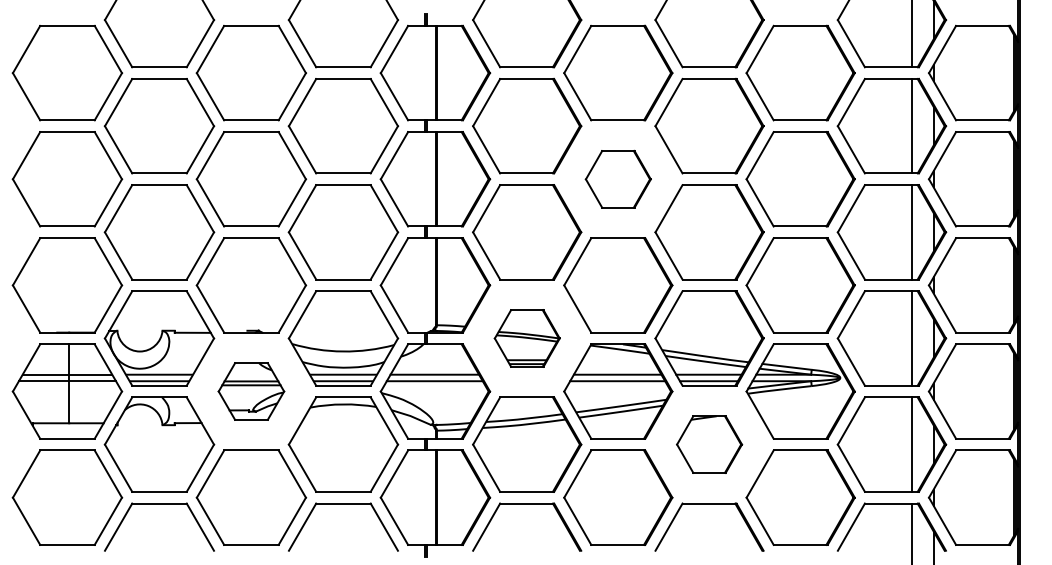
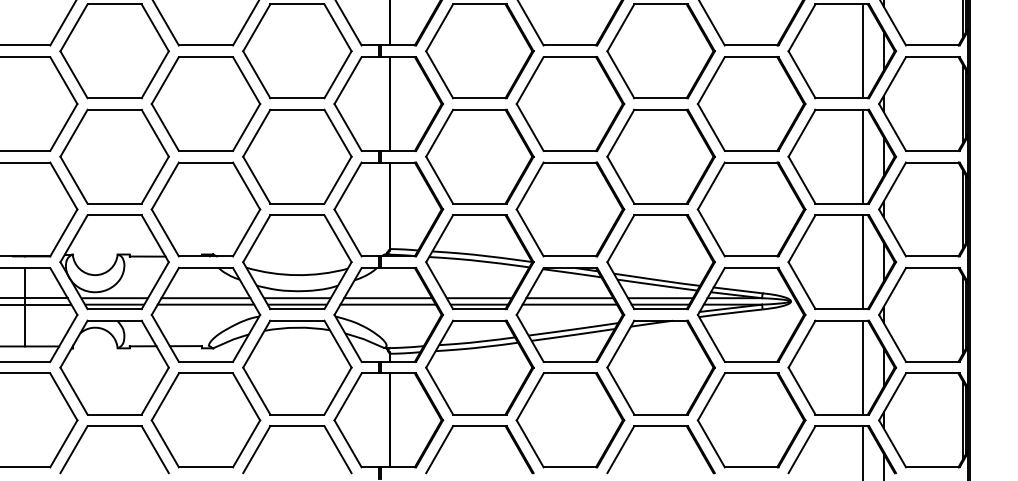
part: (618, 179) -> (570, 104), size x1.67
part: (527, 338) -> (480, 262), size x1.67
part: (251, 391) -> (206, 314), size x1.67
part: (709, 444) -> (661, 367), size x1.67

